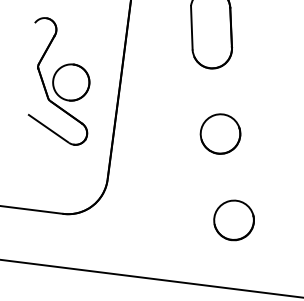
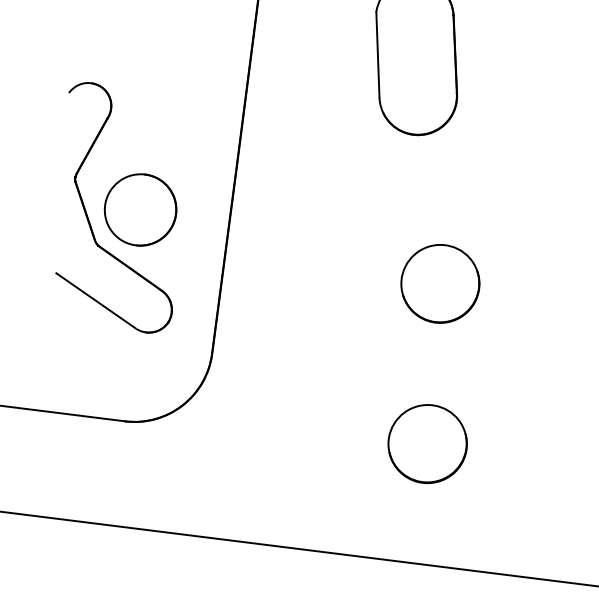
part: (58, 81) -> (115, 207), moved
part: (220, 133) -> (440, 282), moved
part: (233, 220) -> (426, 444), moved

